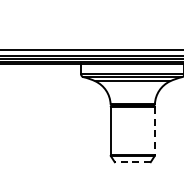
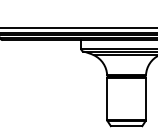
line: (154, 131) -> (145, 99), dashed -> solid
line: (132, 162) -> (126, 126), dashed -> solid

